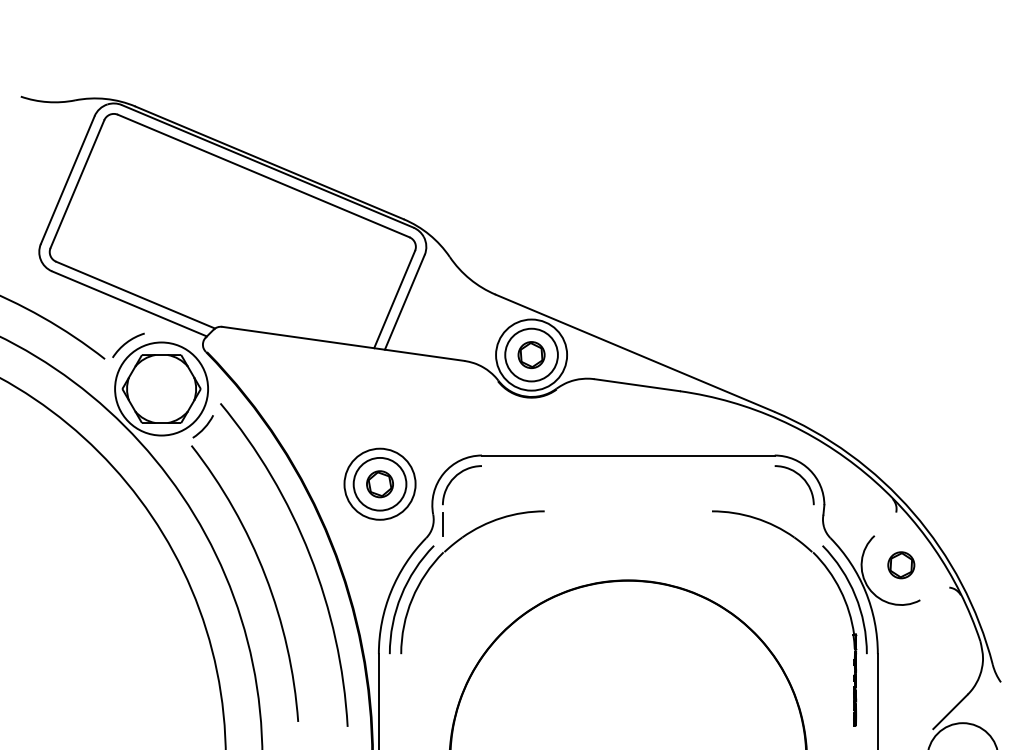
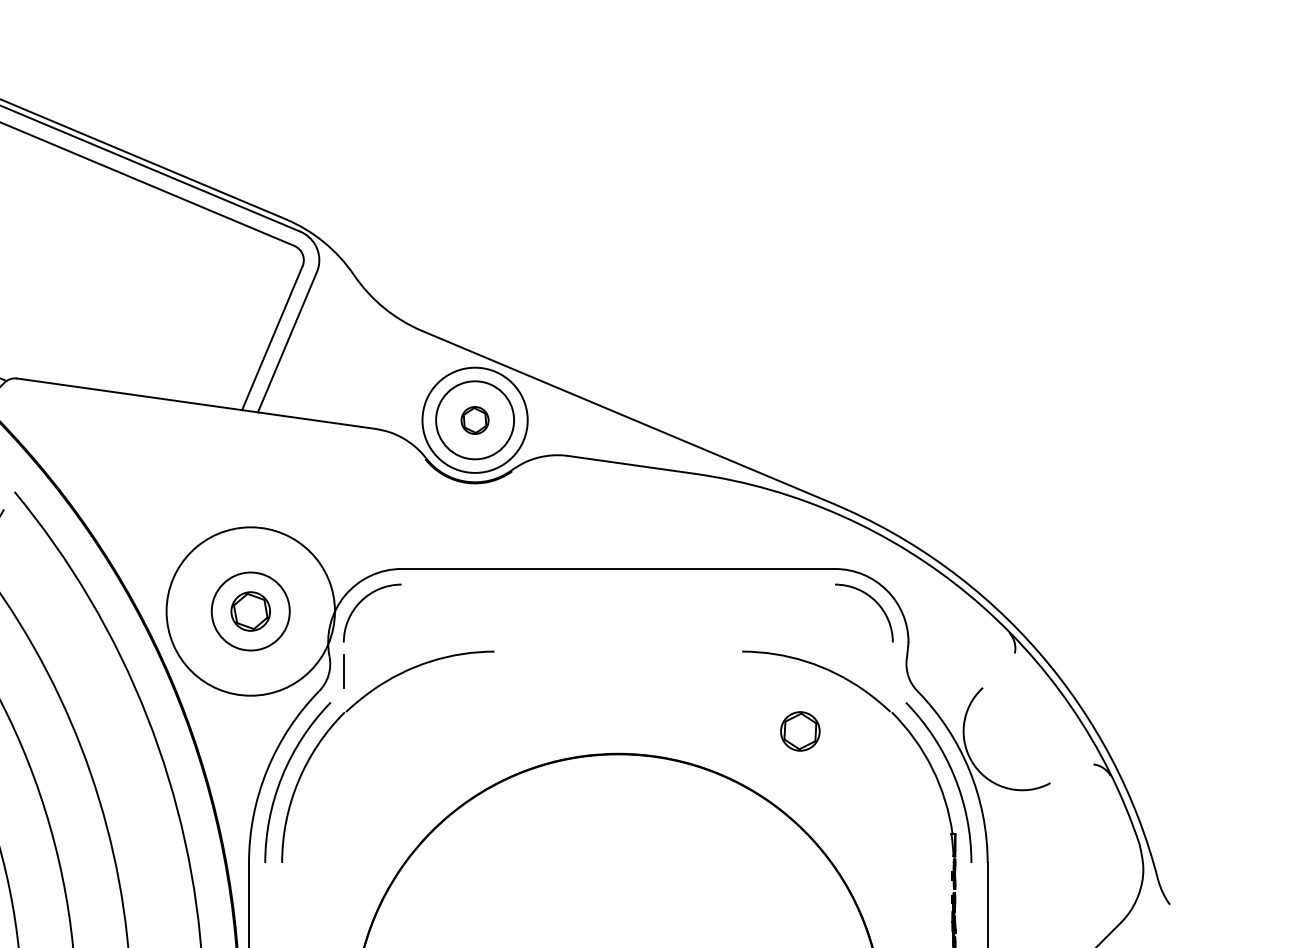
part: (531, 355) -> (474, 420), size x0.7
circle: (379, 483) -> (249, 610), size x1.6
part: (901, 565) -> (800, 731), moved

